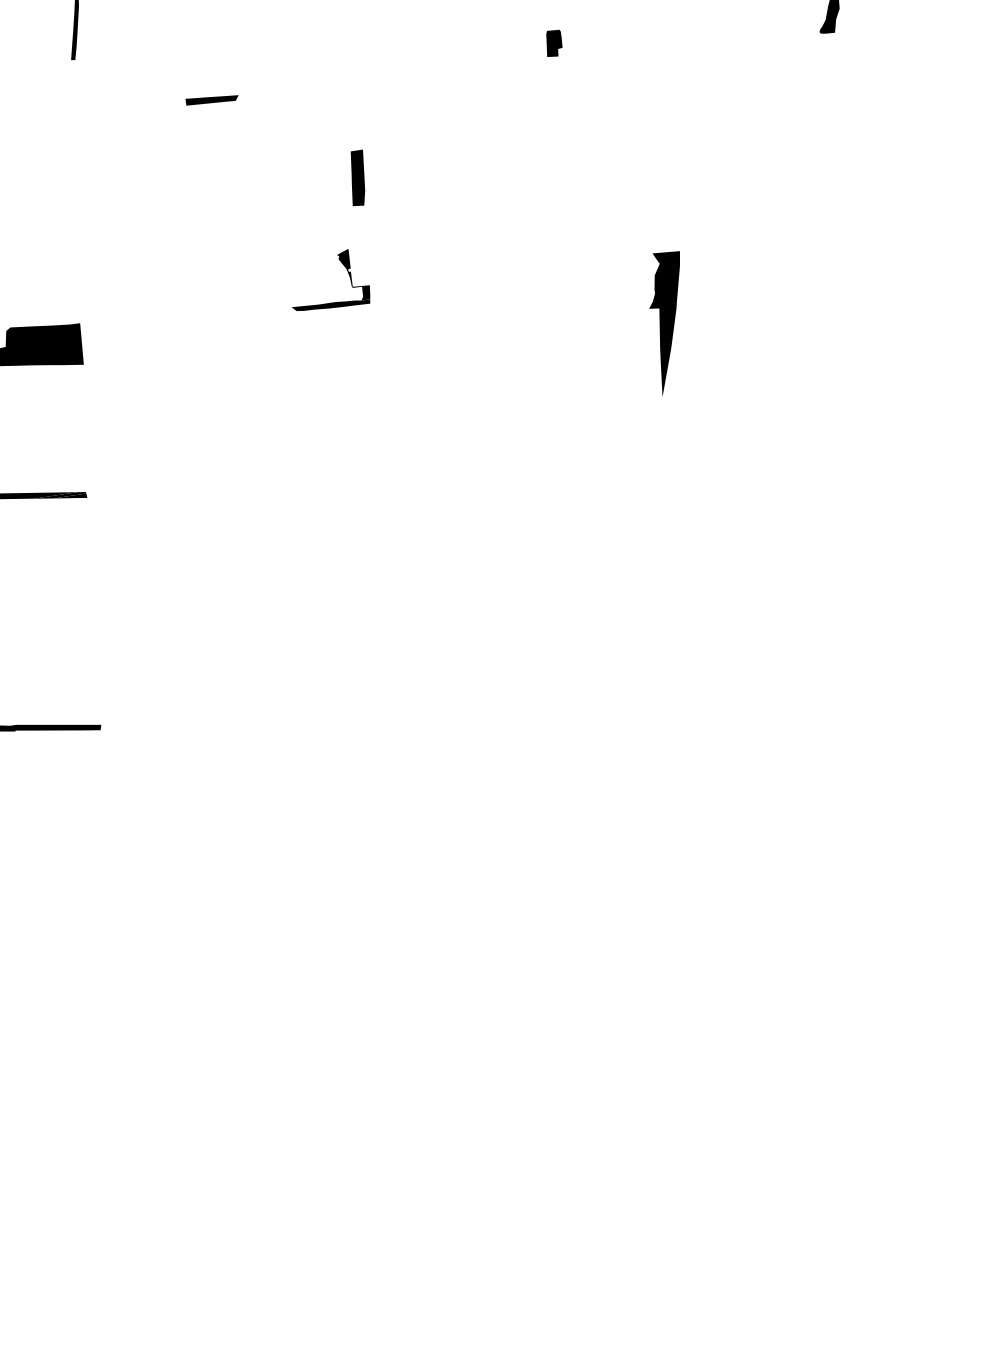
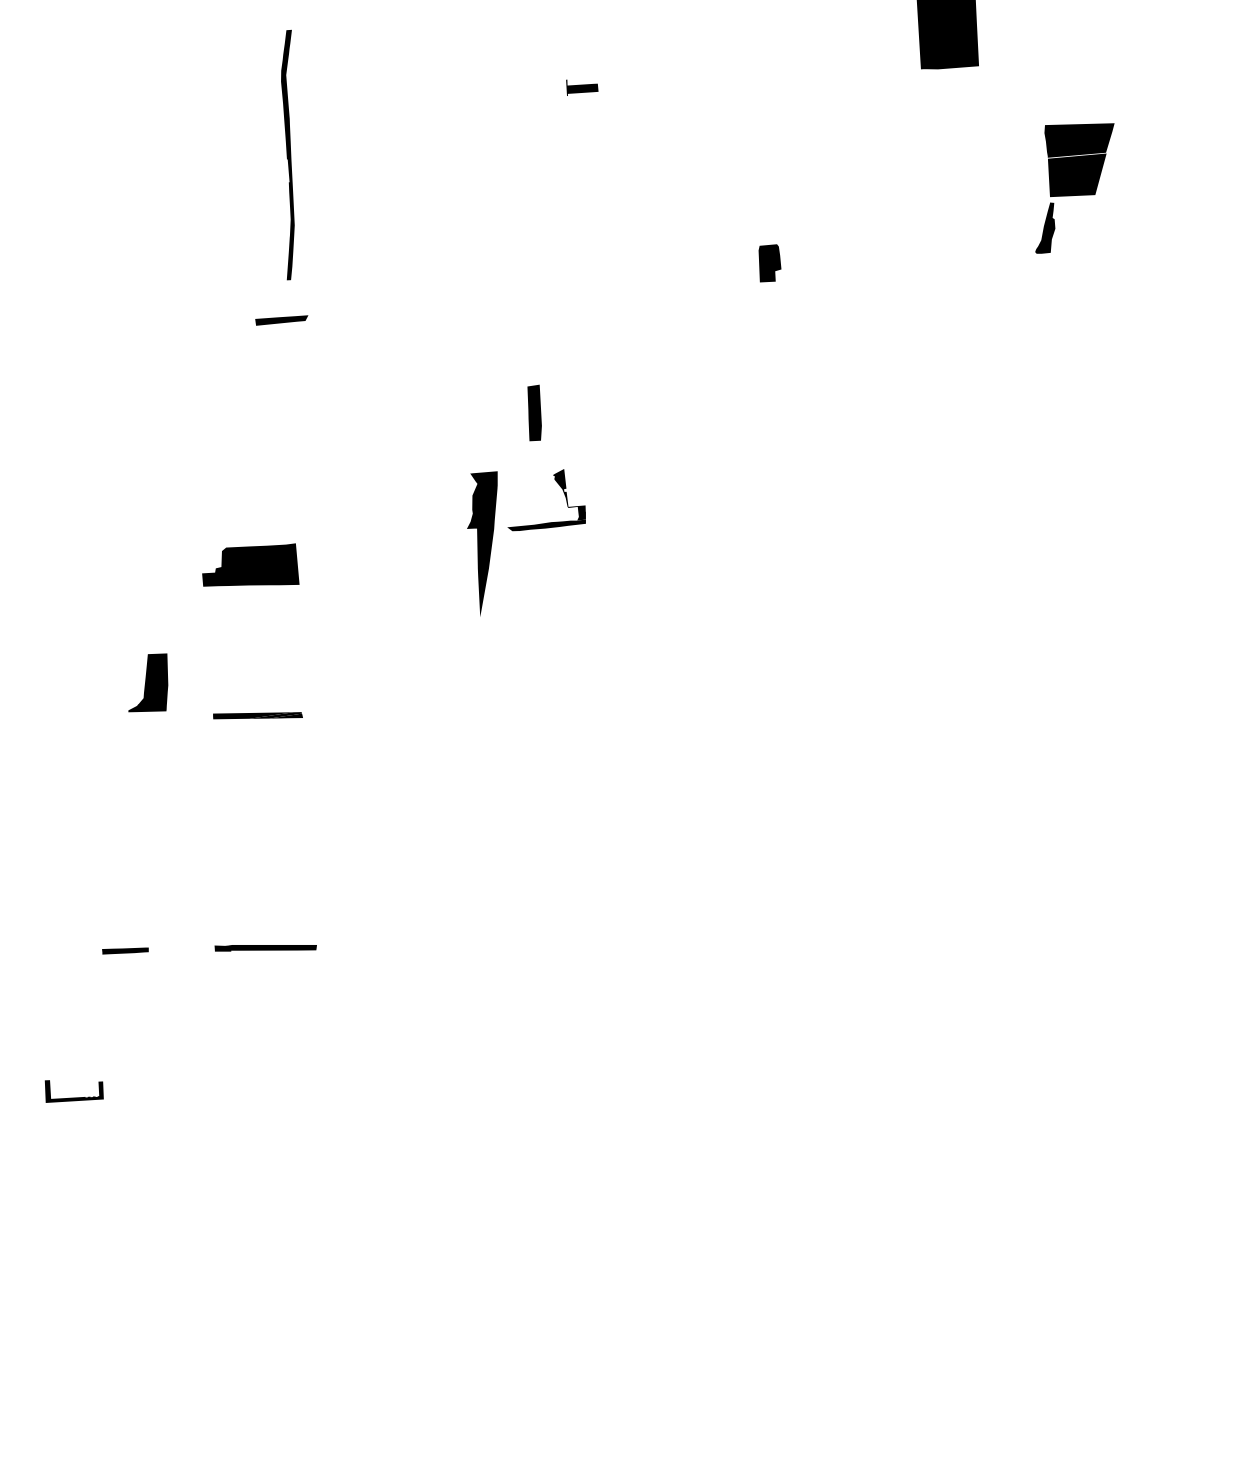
part: (554, 43) -> (770, 263), size x1.4
part: (211, 100) -> (281, 320), moved
part: (357, 177) -> (534, 412), moved
part: (664, 323) -> (482, 543), moved

